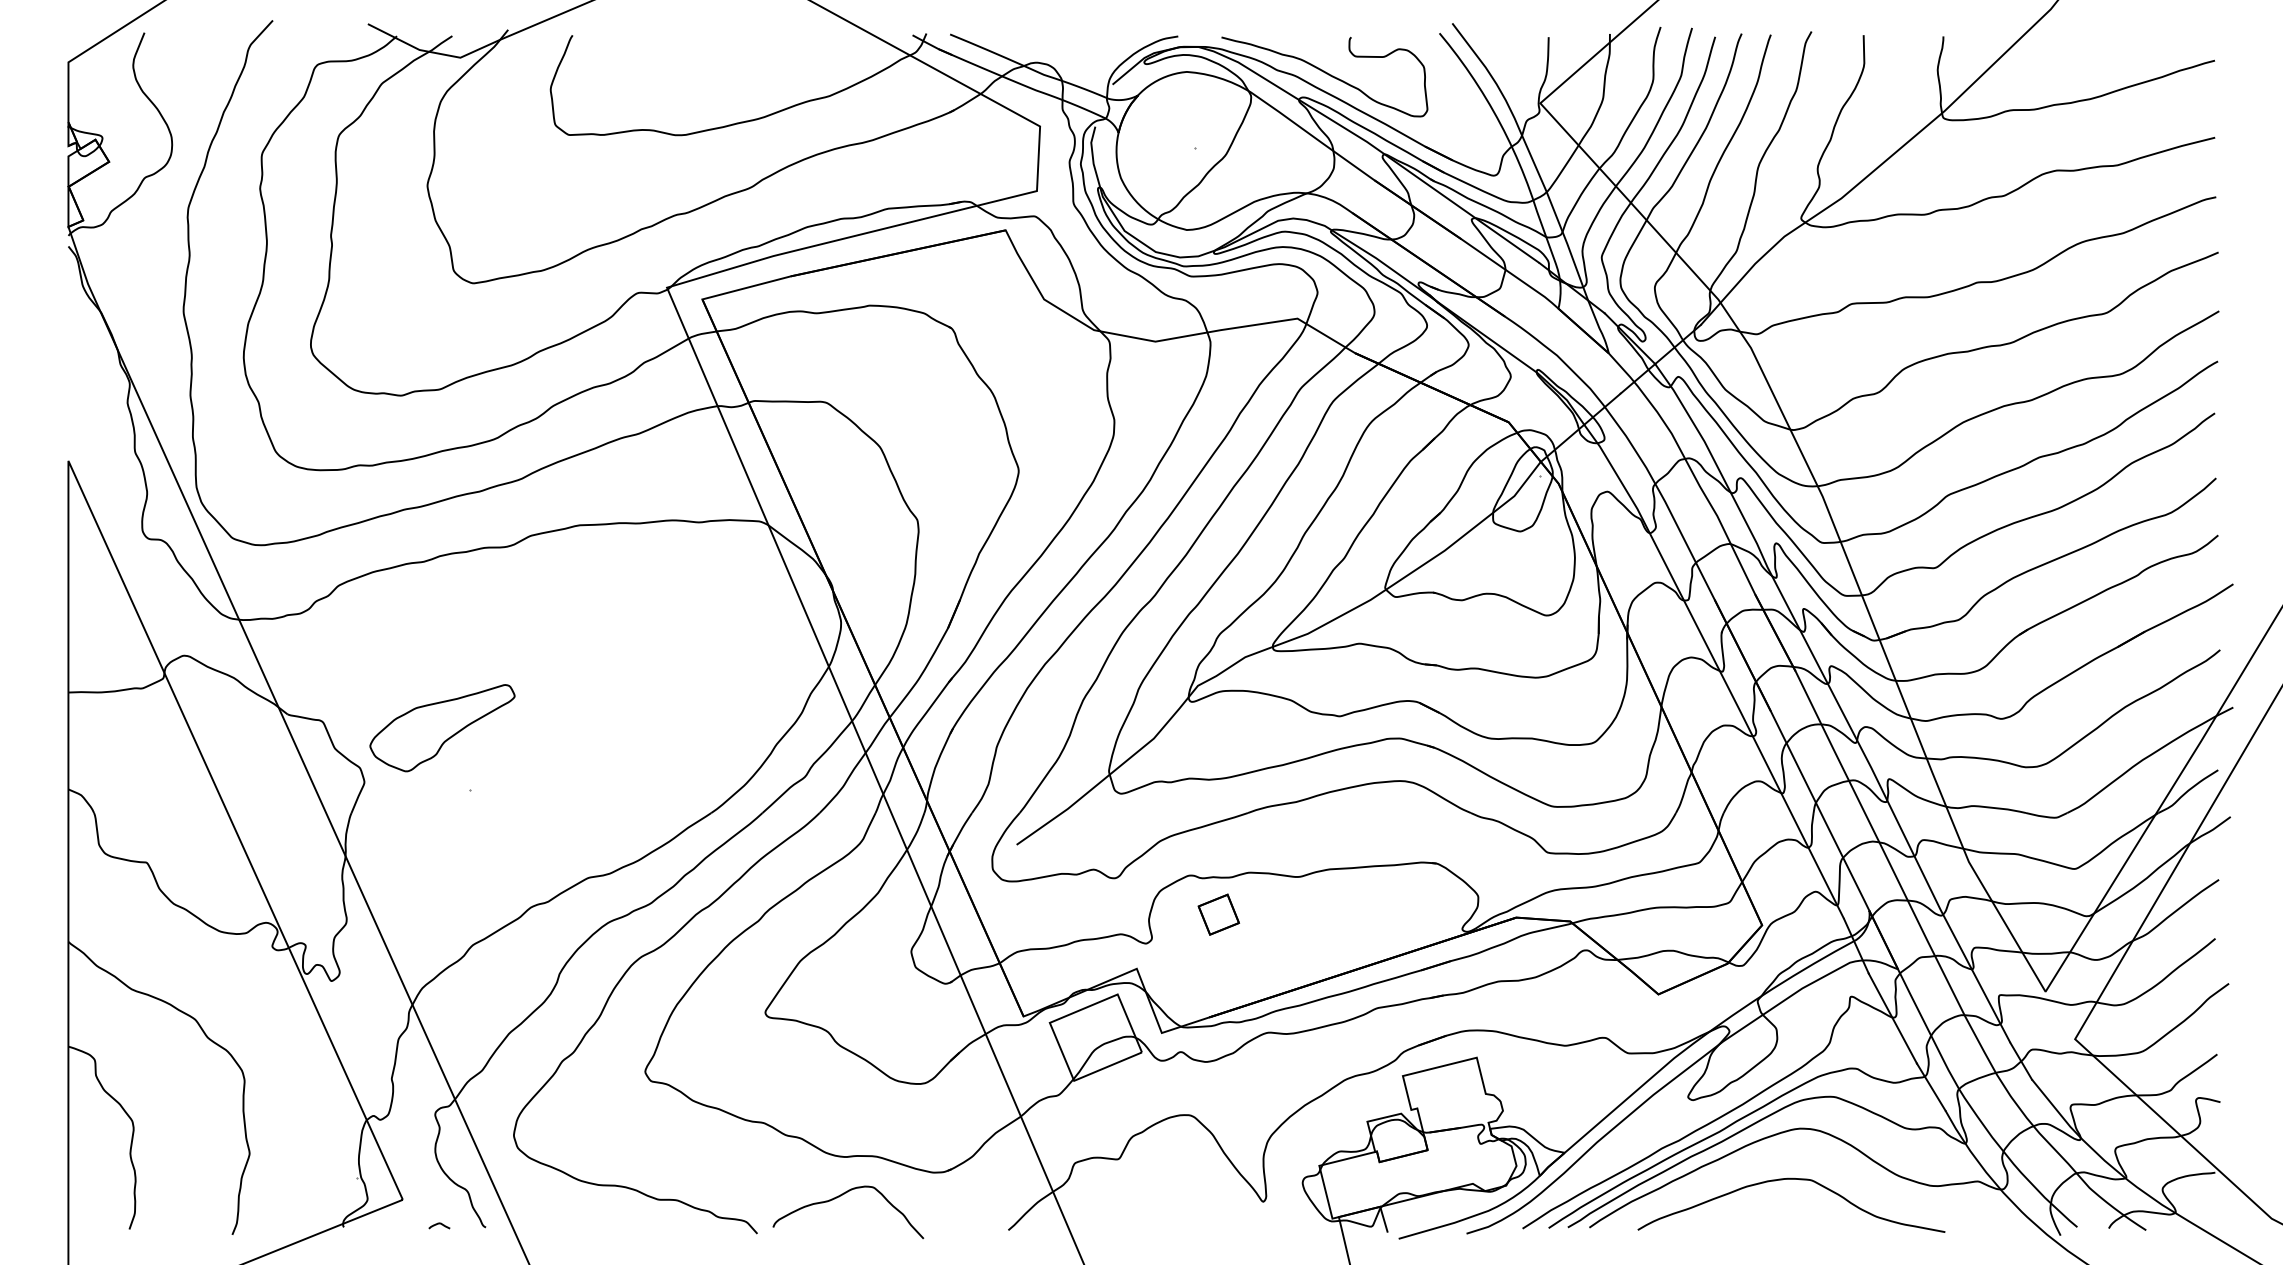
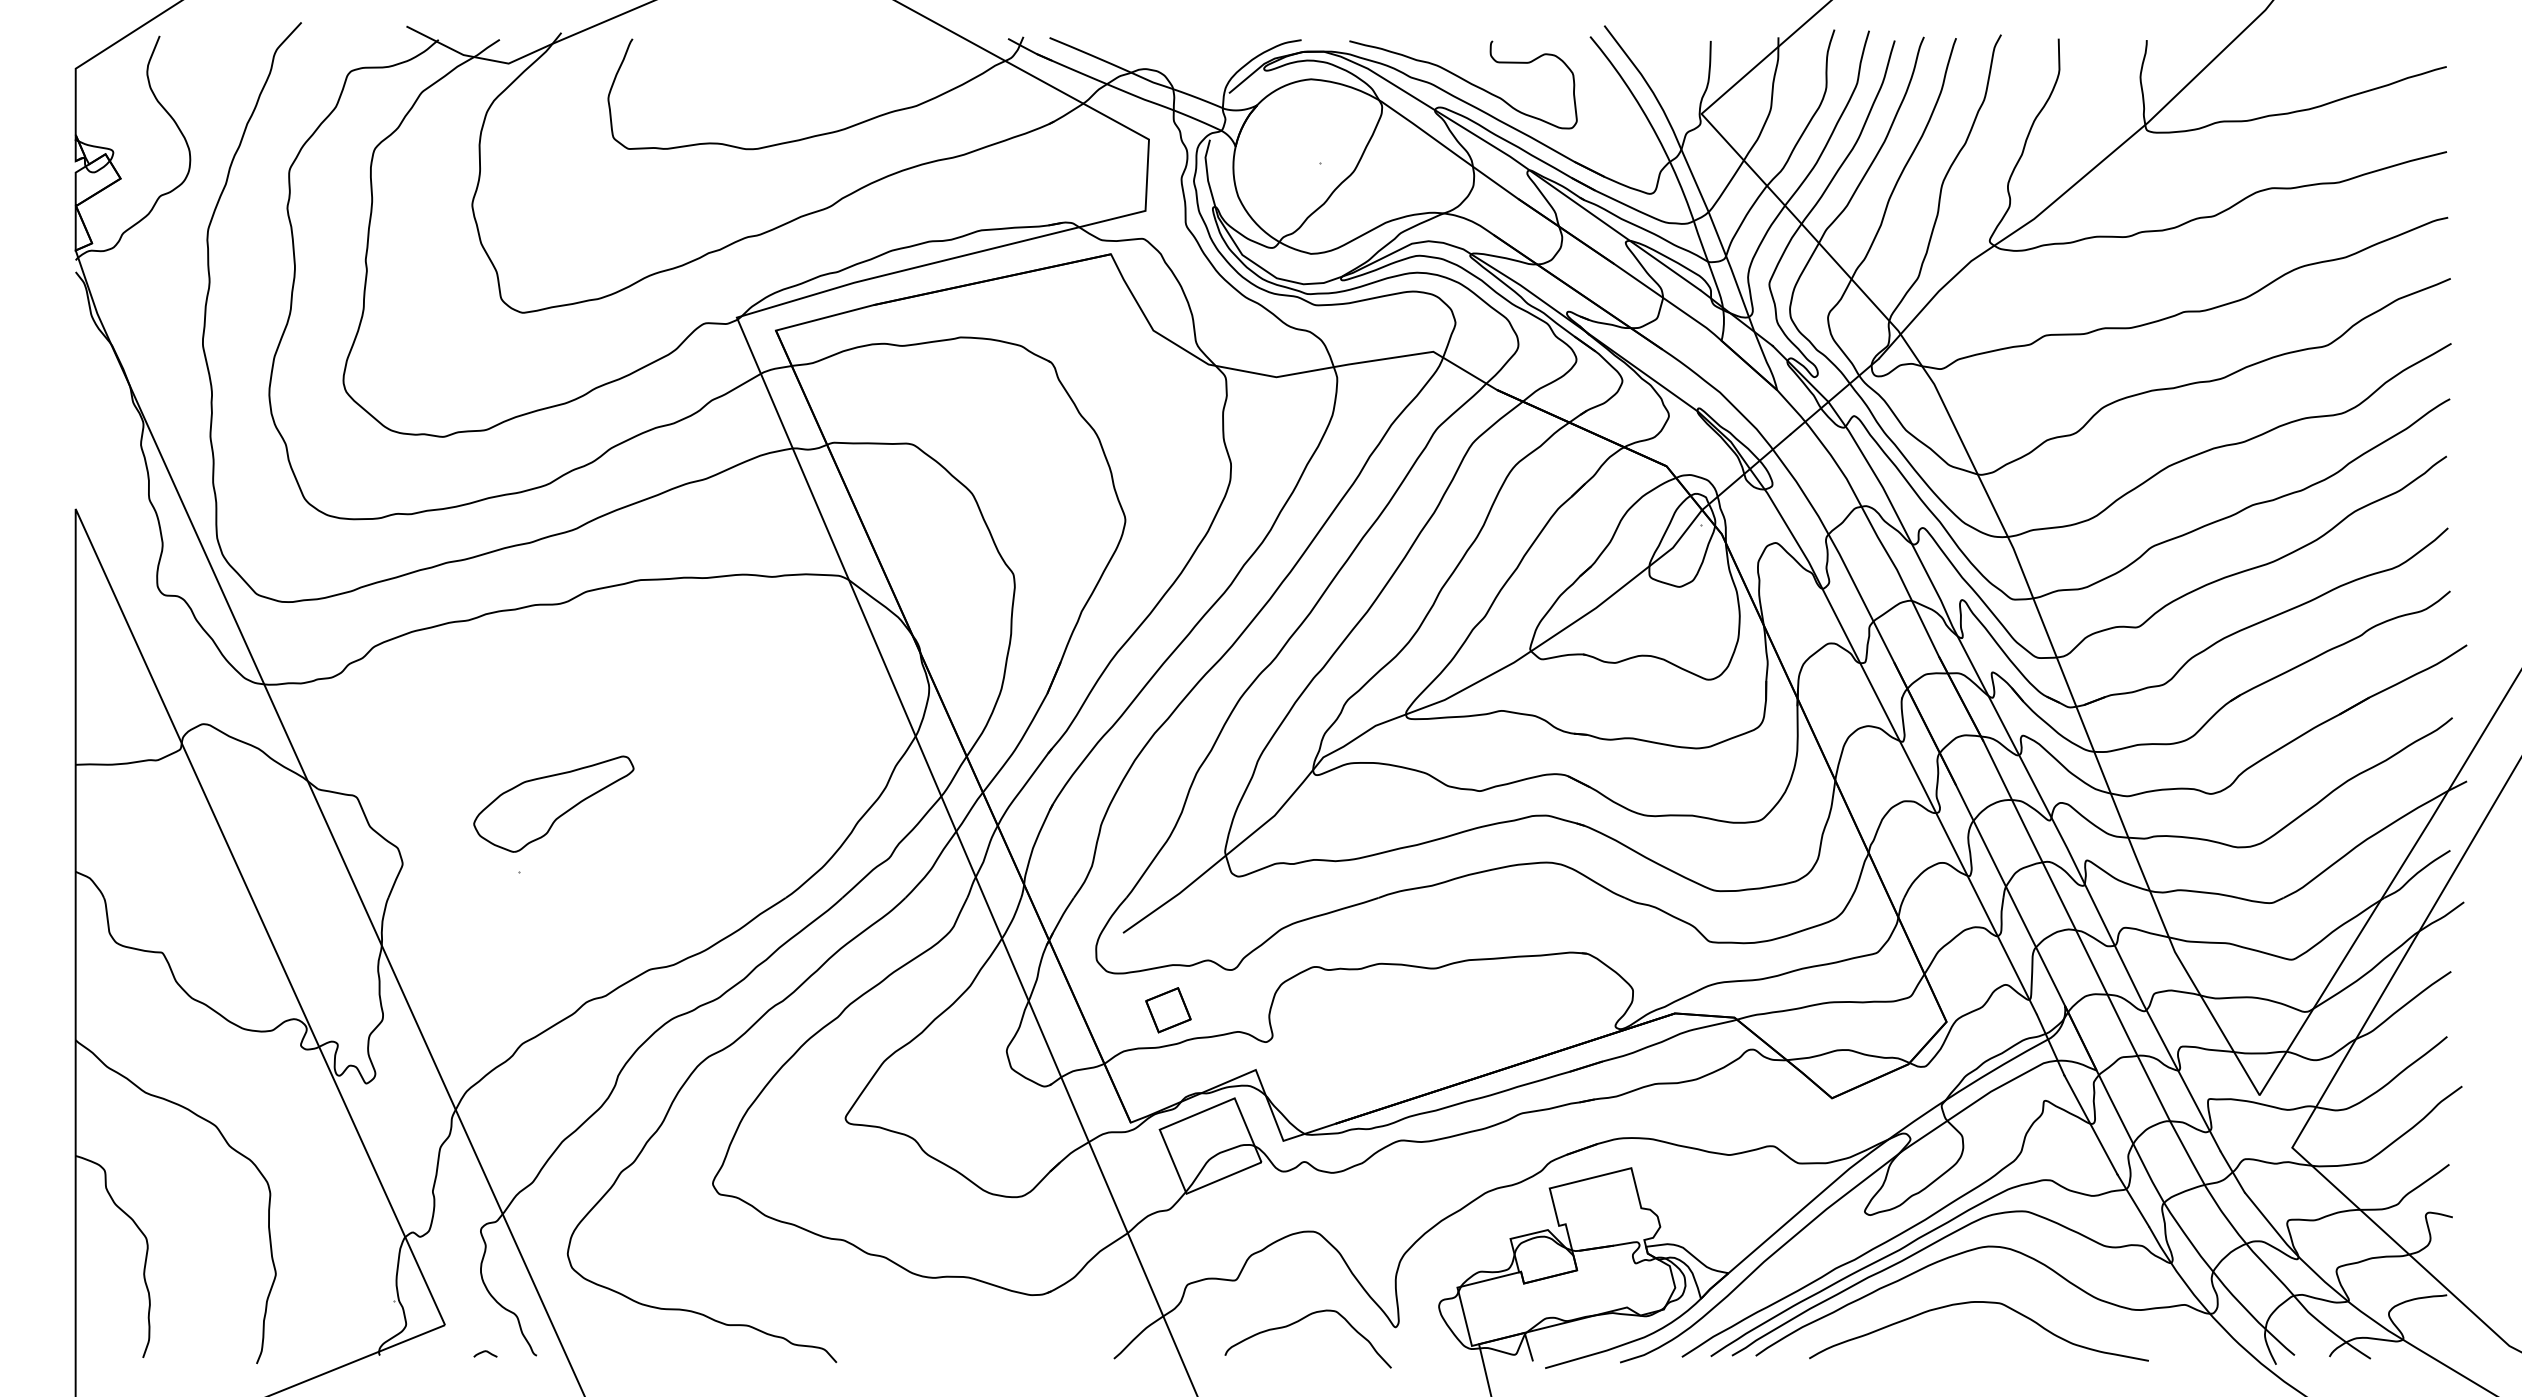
part: (442, 727) -> (553, 803), moved
part: (1218, 914) -> (1168, 1010), moved
curve: (839, 1197) -> (1298, 1322), moved

